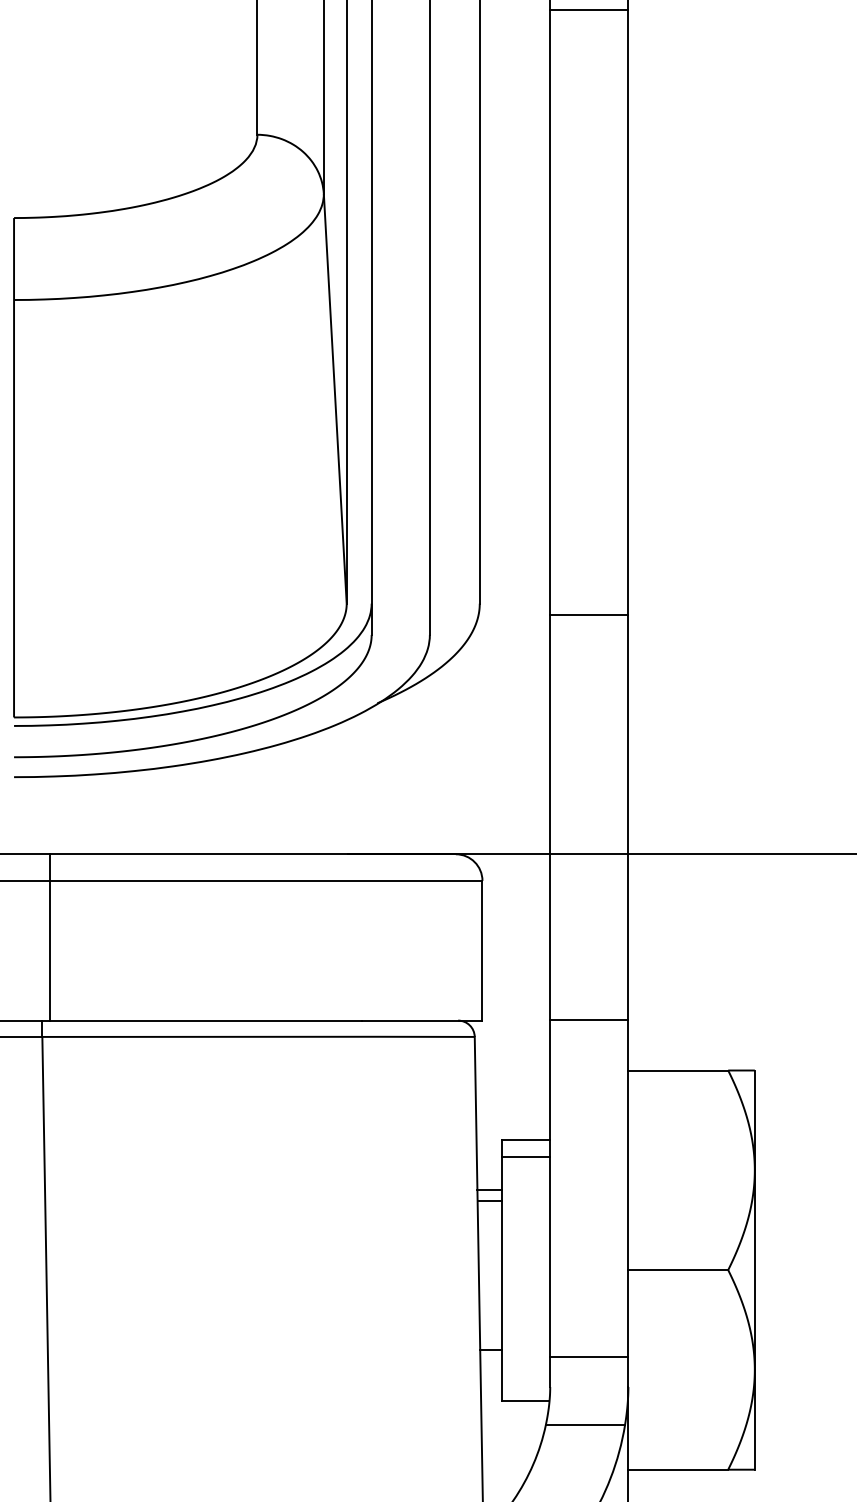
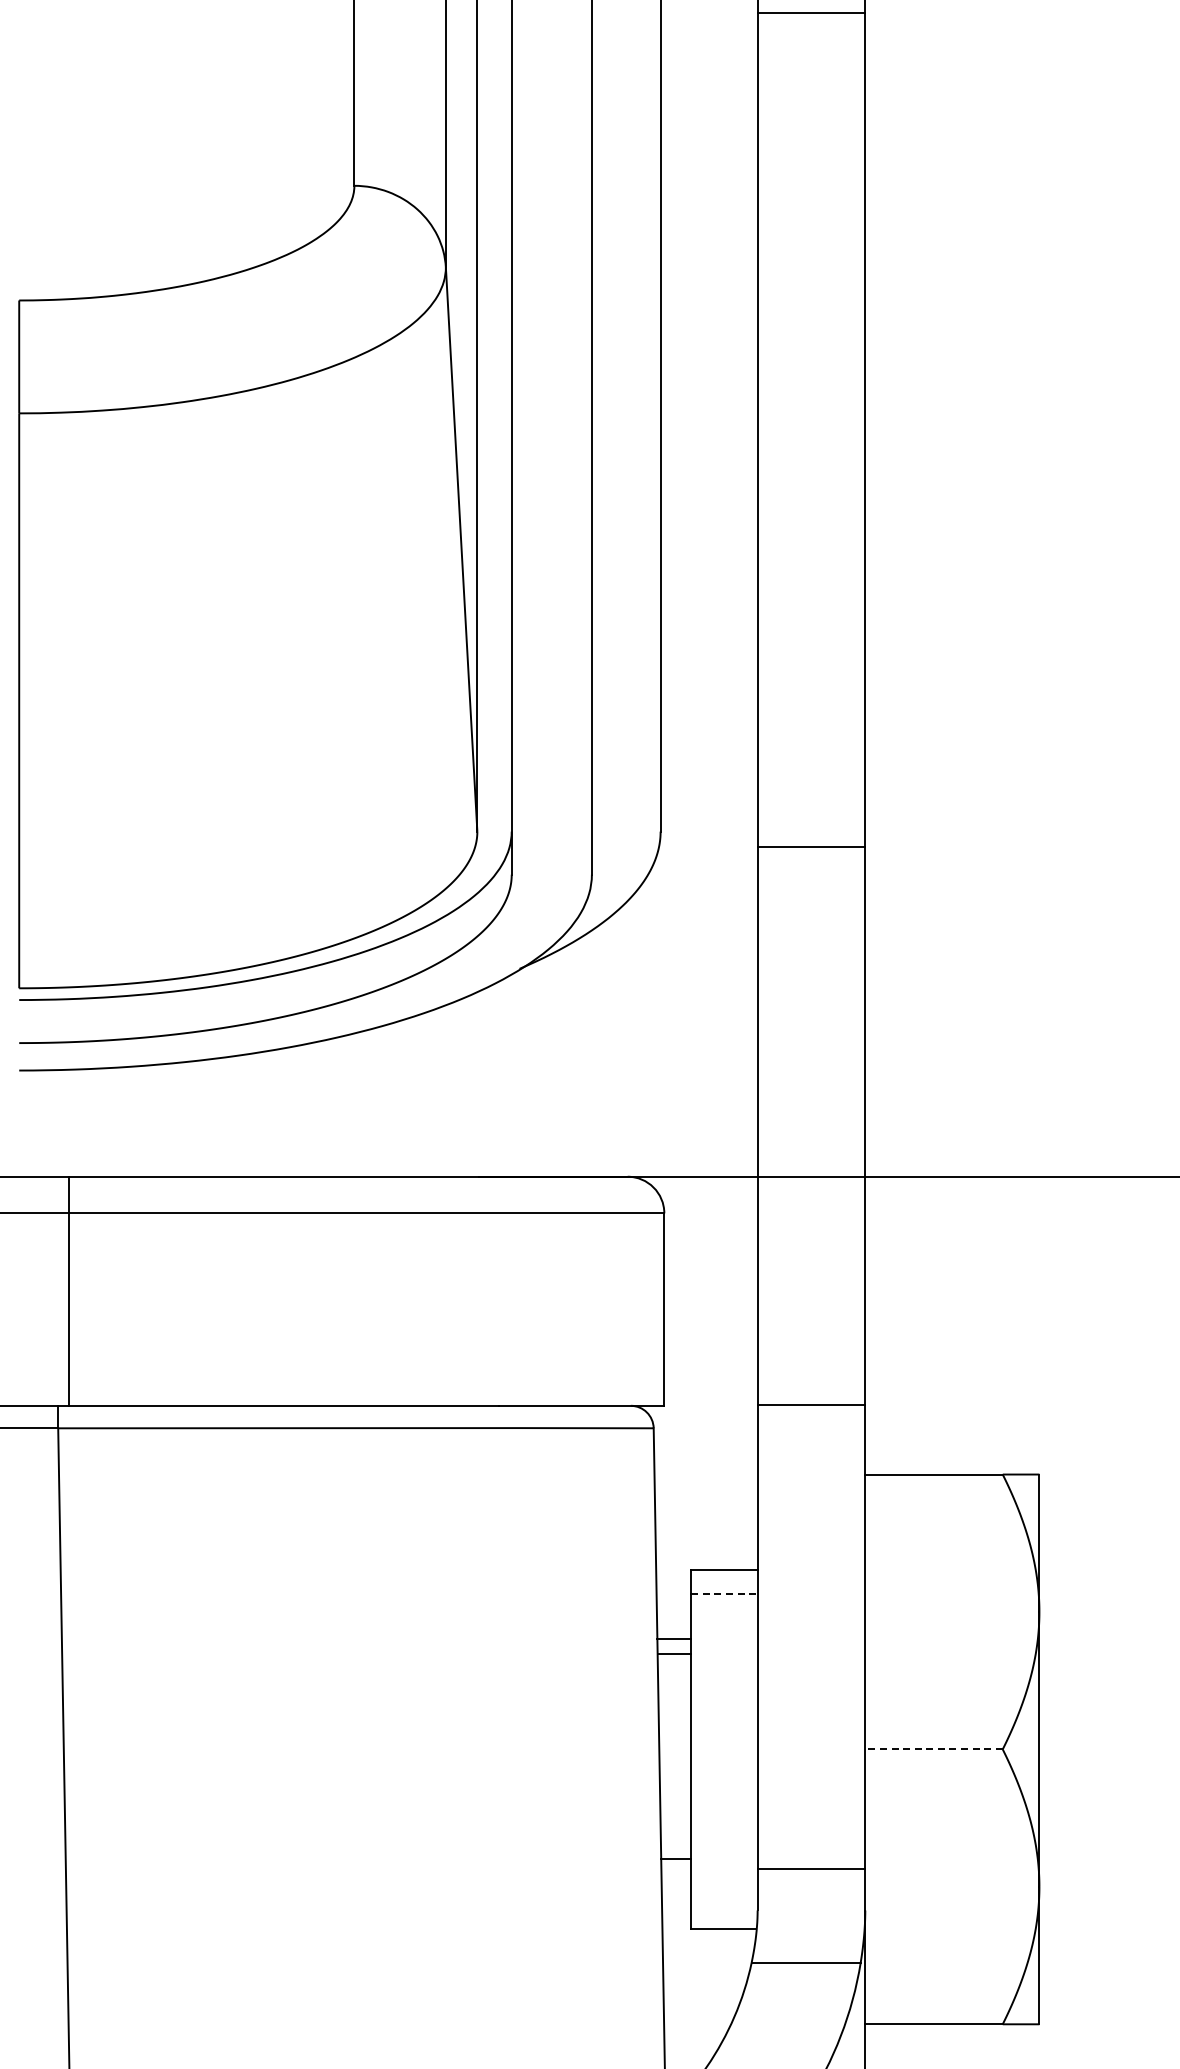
line: (526, 1156) -> (724, 1593), solid -> dashed
line: (678, 1270) -> (934, 1749), solid -> dashed

